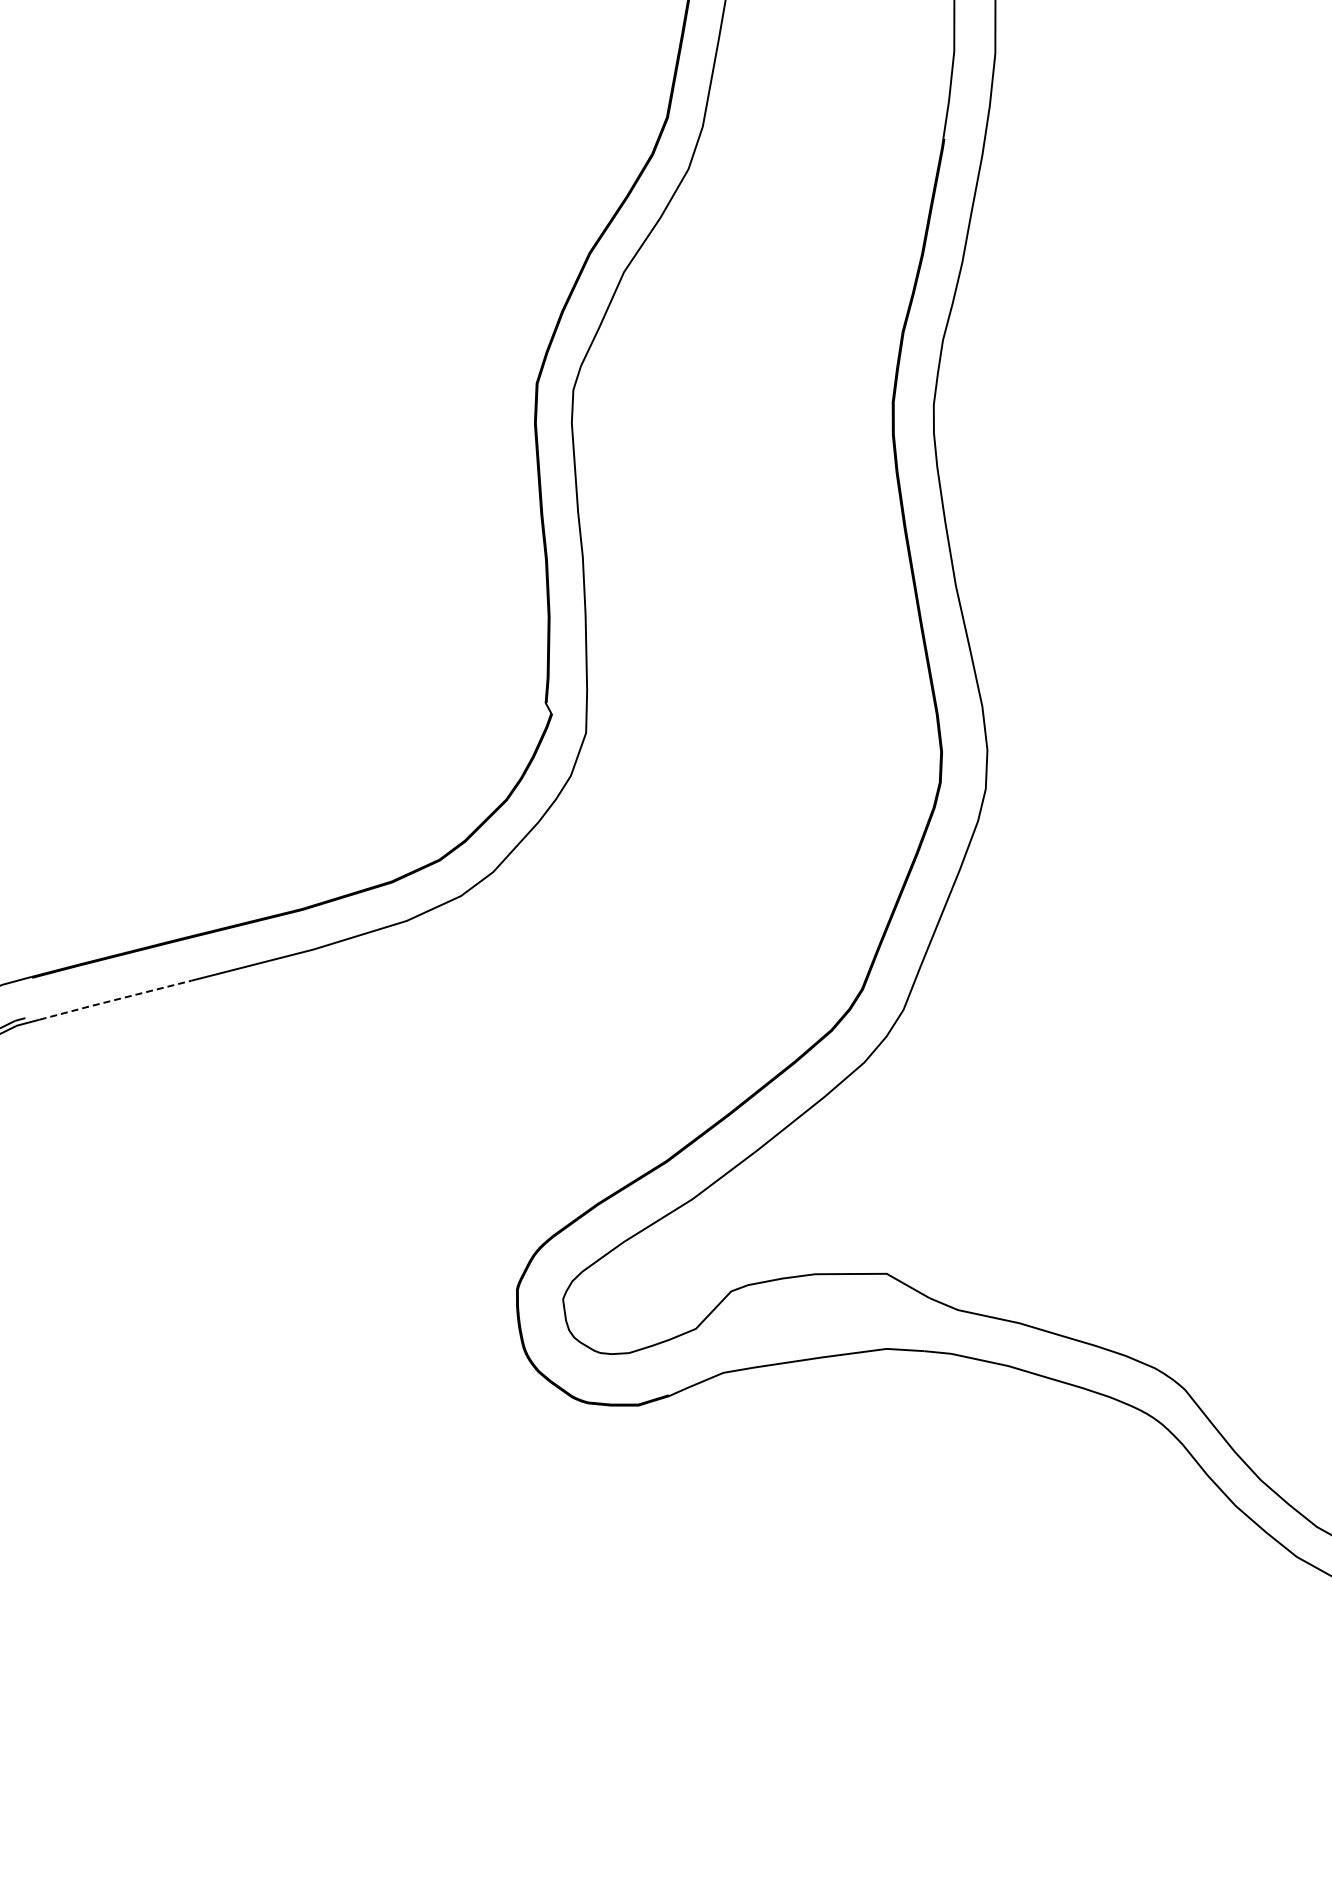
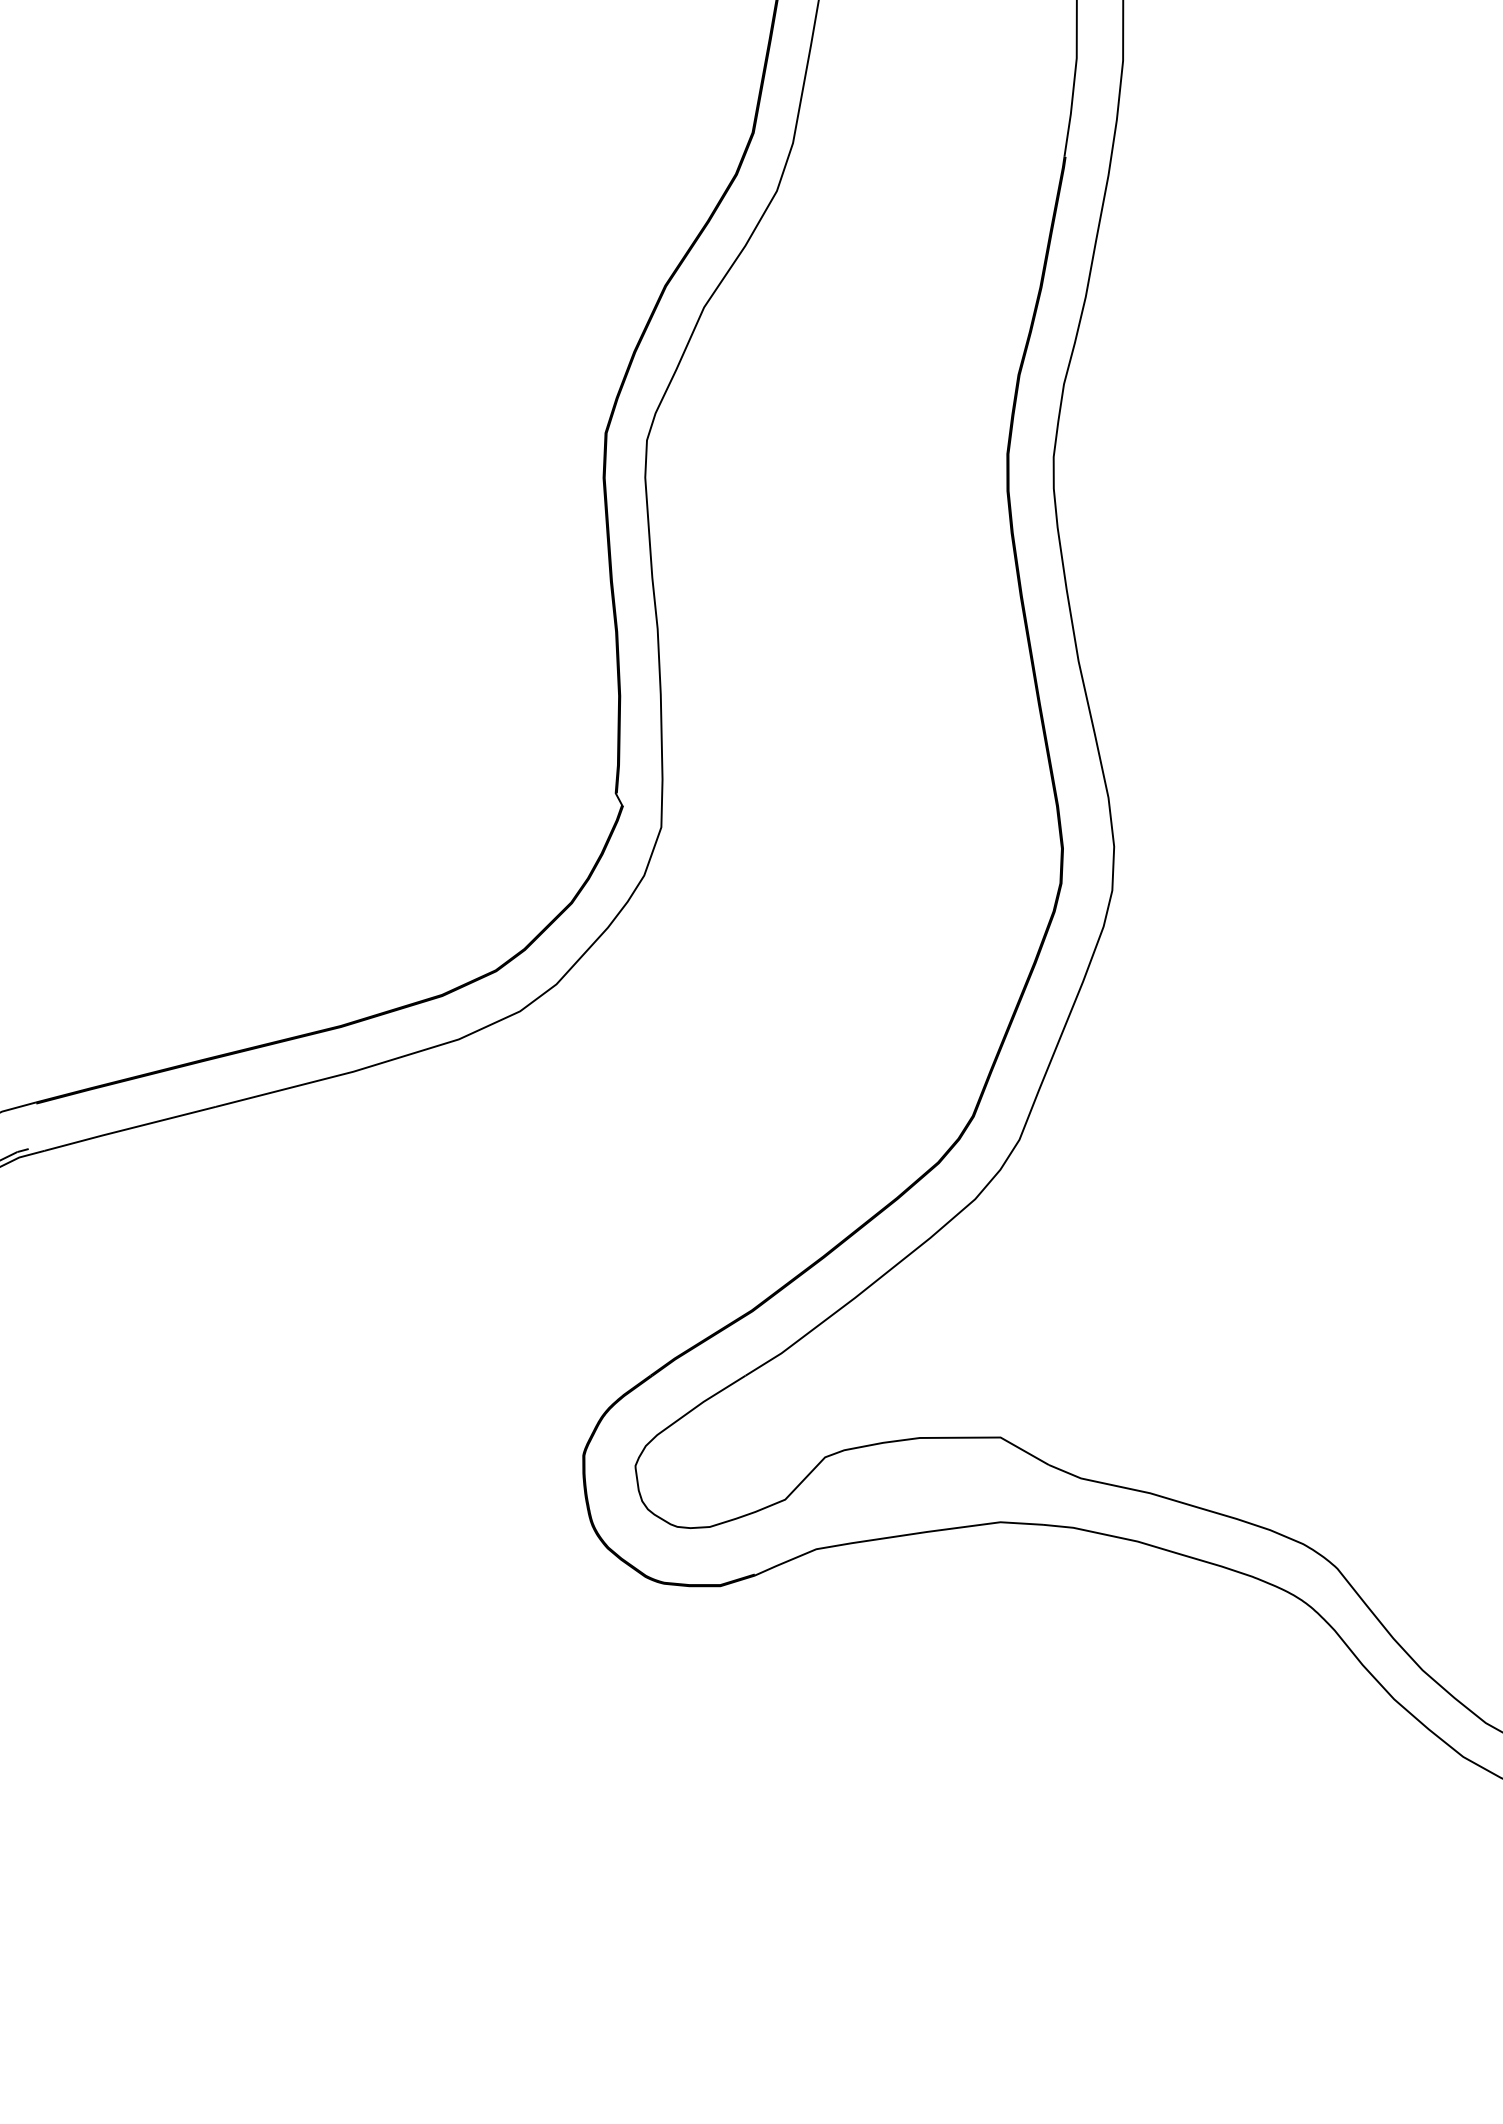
line: (114, 1000) -> (129, 1129), dashed -> solid

